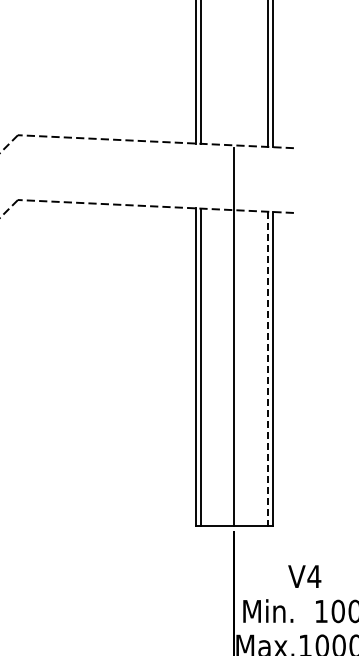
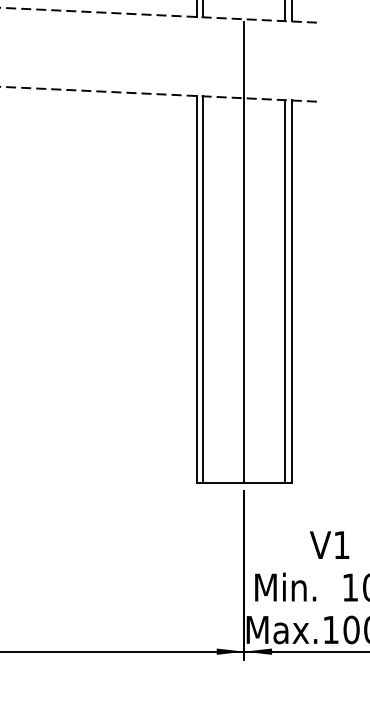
line: (268, 369) -> (285, 292), dashed -> solid
text: (314, 576) -> (341, 544), V4 -> V1

